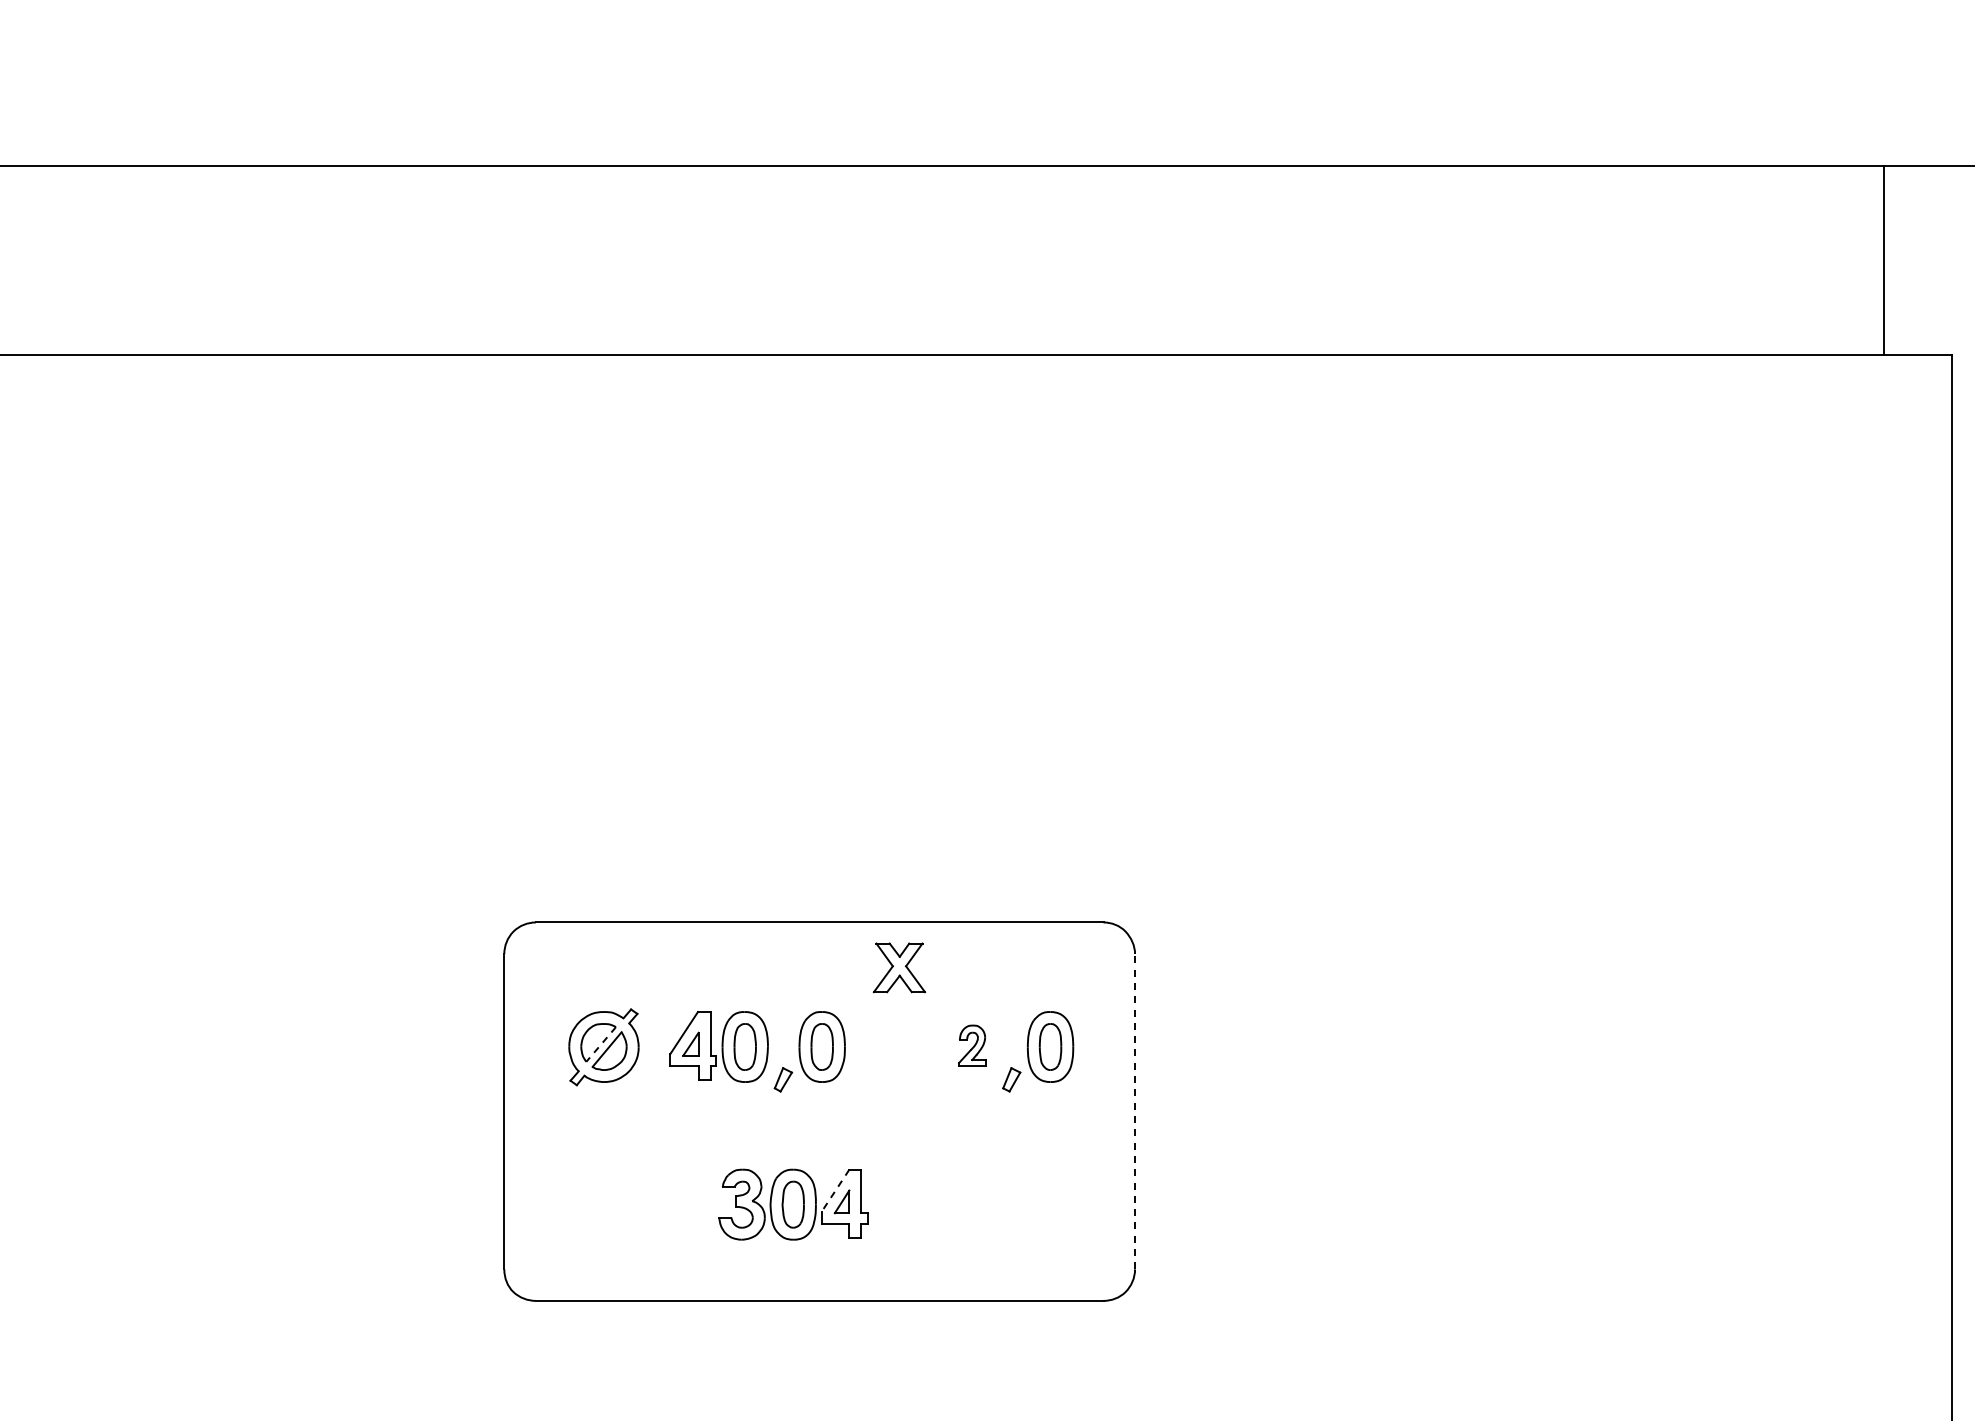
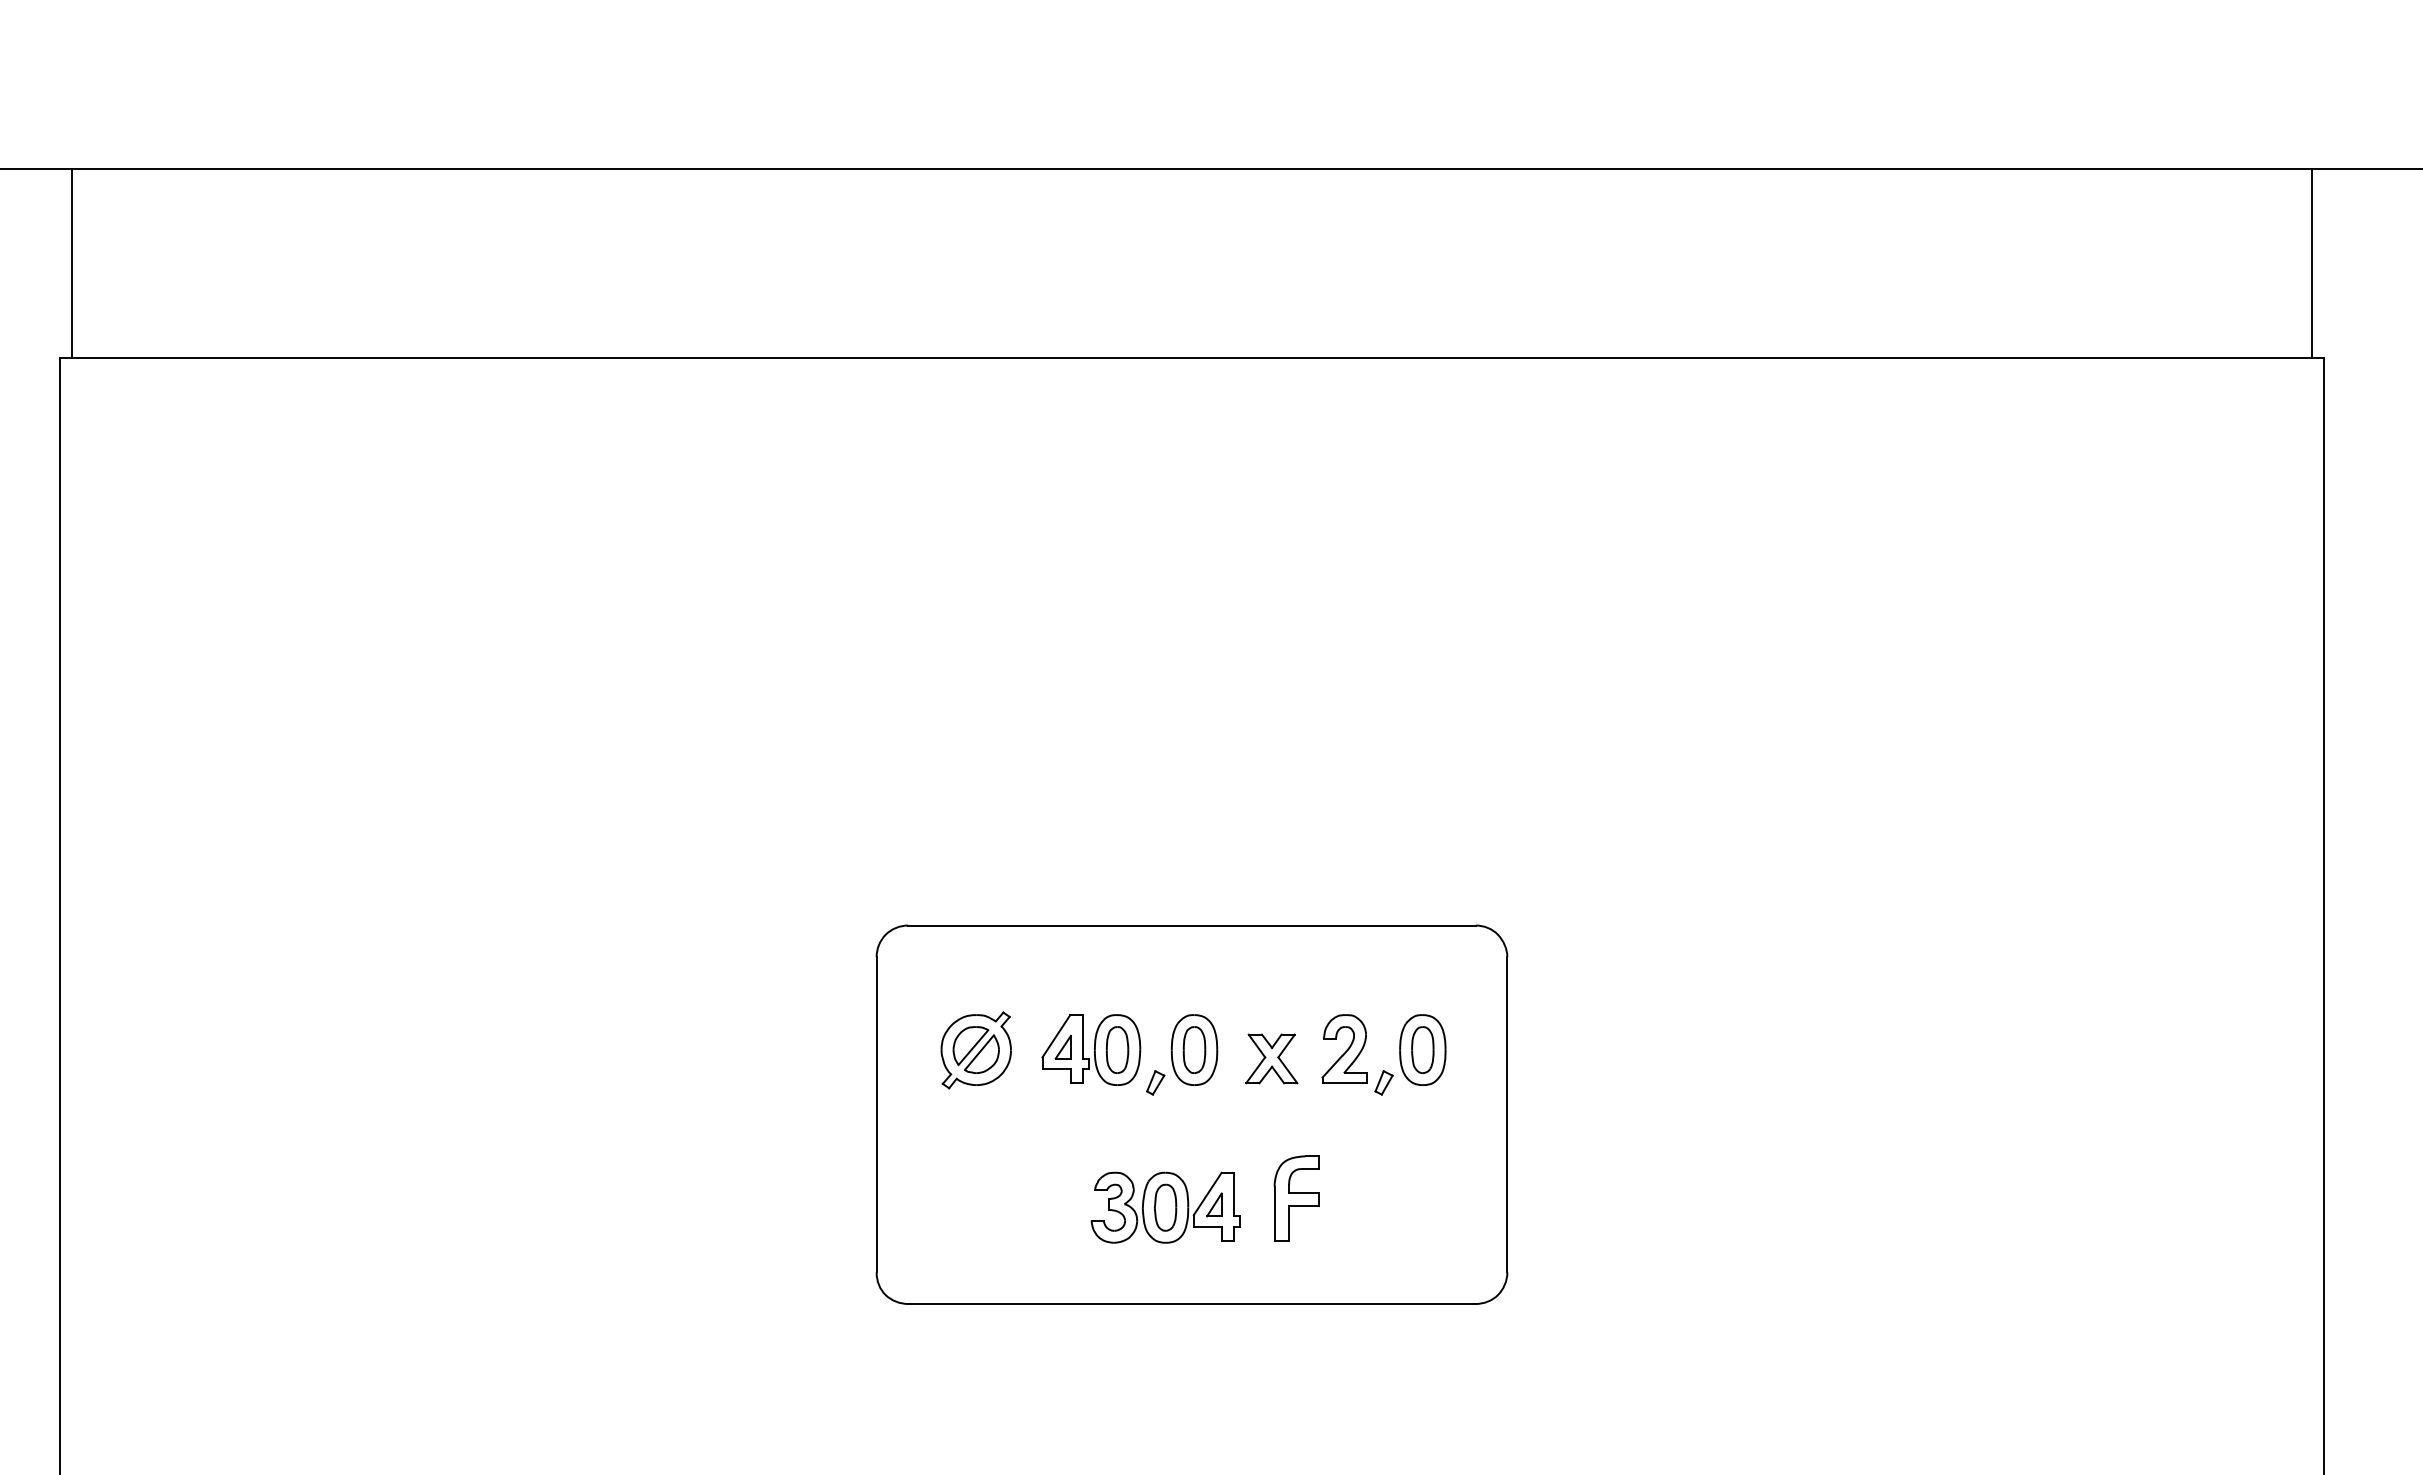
line: (1884, 259) -> (2311, 262), moved
part: (899, 967) -> (1271, 1058), moved
line: (601, 1044) -> (973, 1047), dashed -> solid
part: (972, 1045) -> (1344, 1048), size x1.67
line: (1135, 1111) -> (1507, 1114), dashed -> solid
line: (835, 1191) -> (1207, 1194), dashed -> solid
part: (924, 1195) -> (1296, 1198), added

